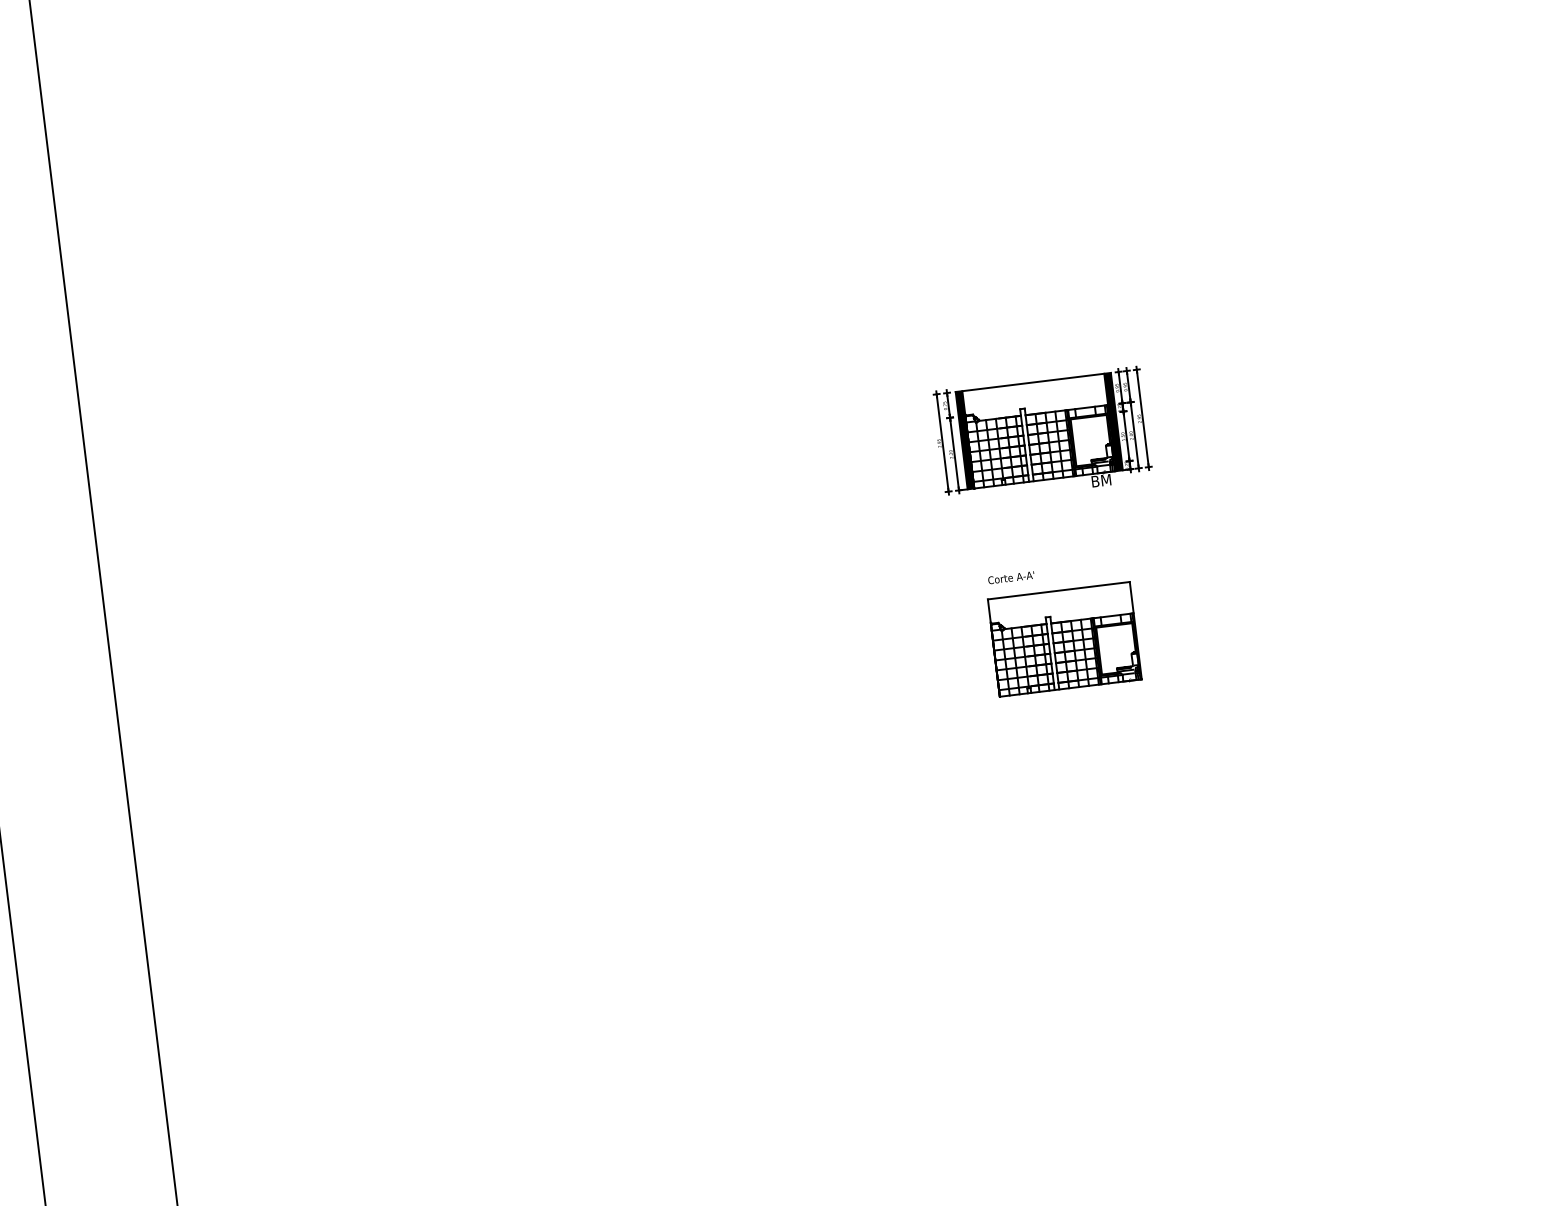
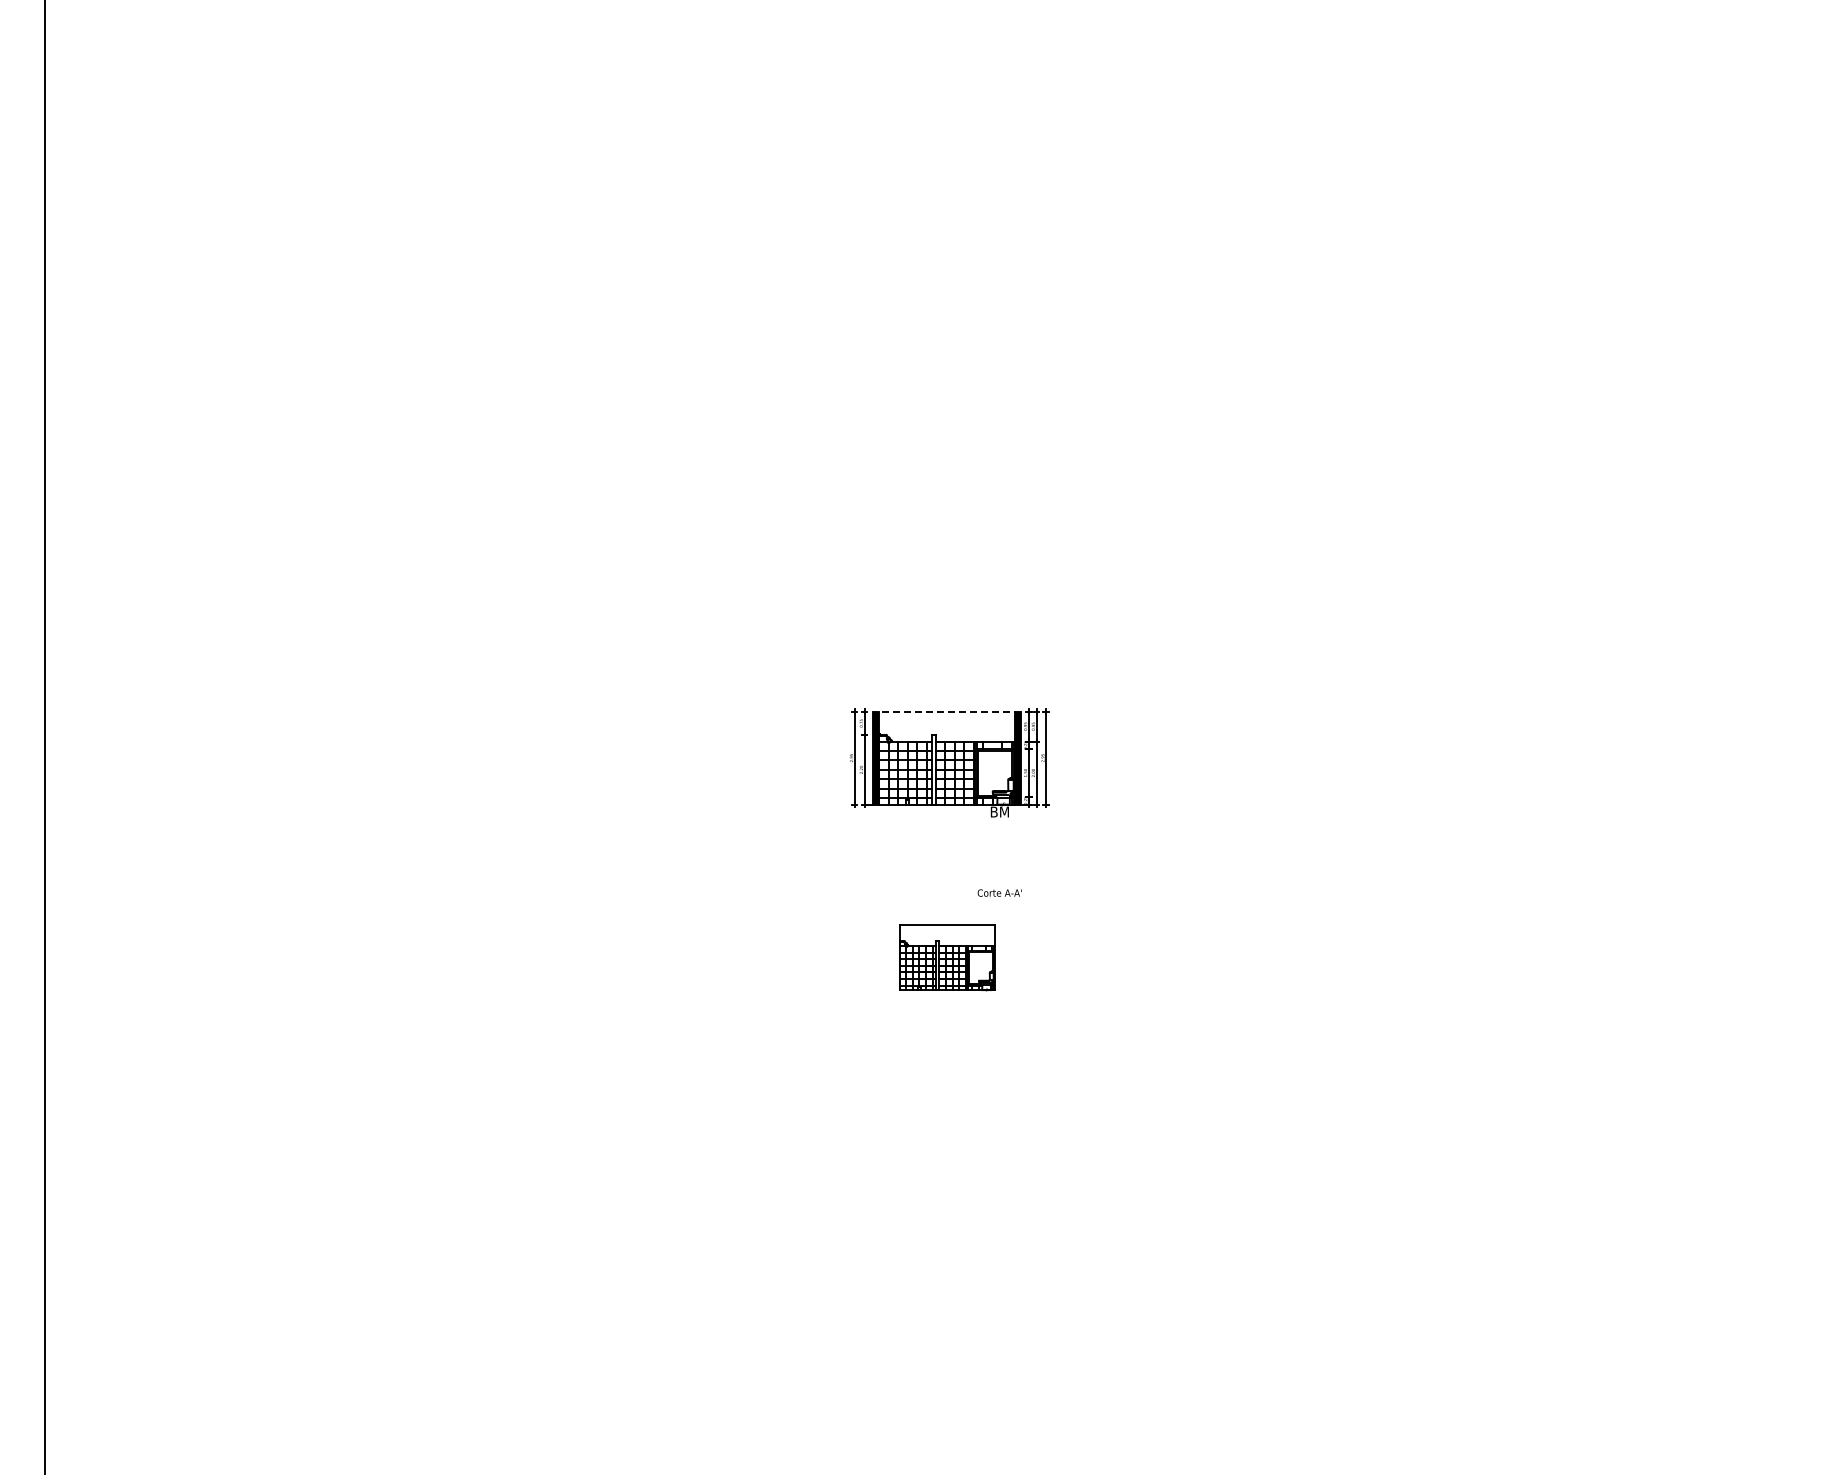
line: (1032, 382) -> (946, 711), solid -> dashed
text: (1010, 577) -> (999, 892), moved
part: (1064, 639) -> (946, 957), size x0.7

